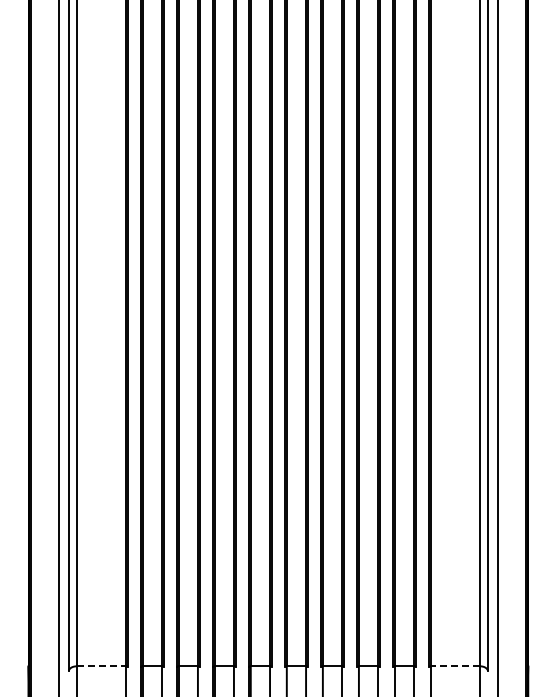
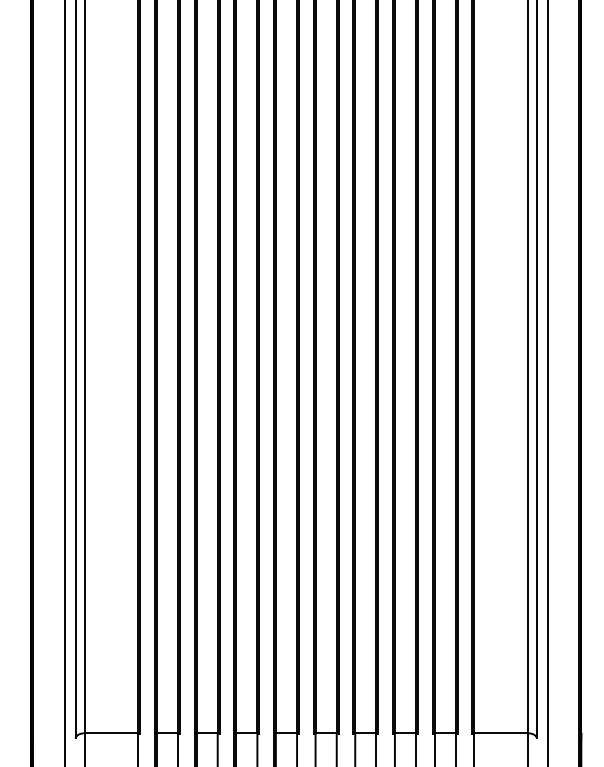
line: (101, 666) -> (111, 733), dashed -> solid
line: (454, 666) -> (500, 733), dashed -> solid

